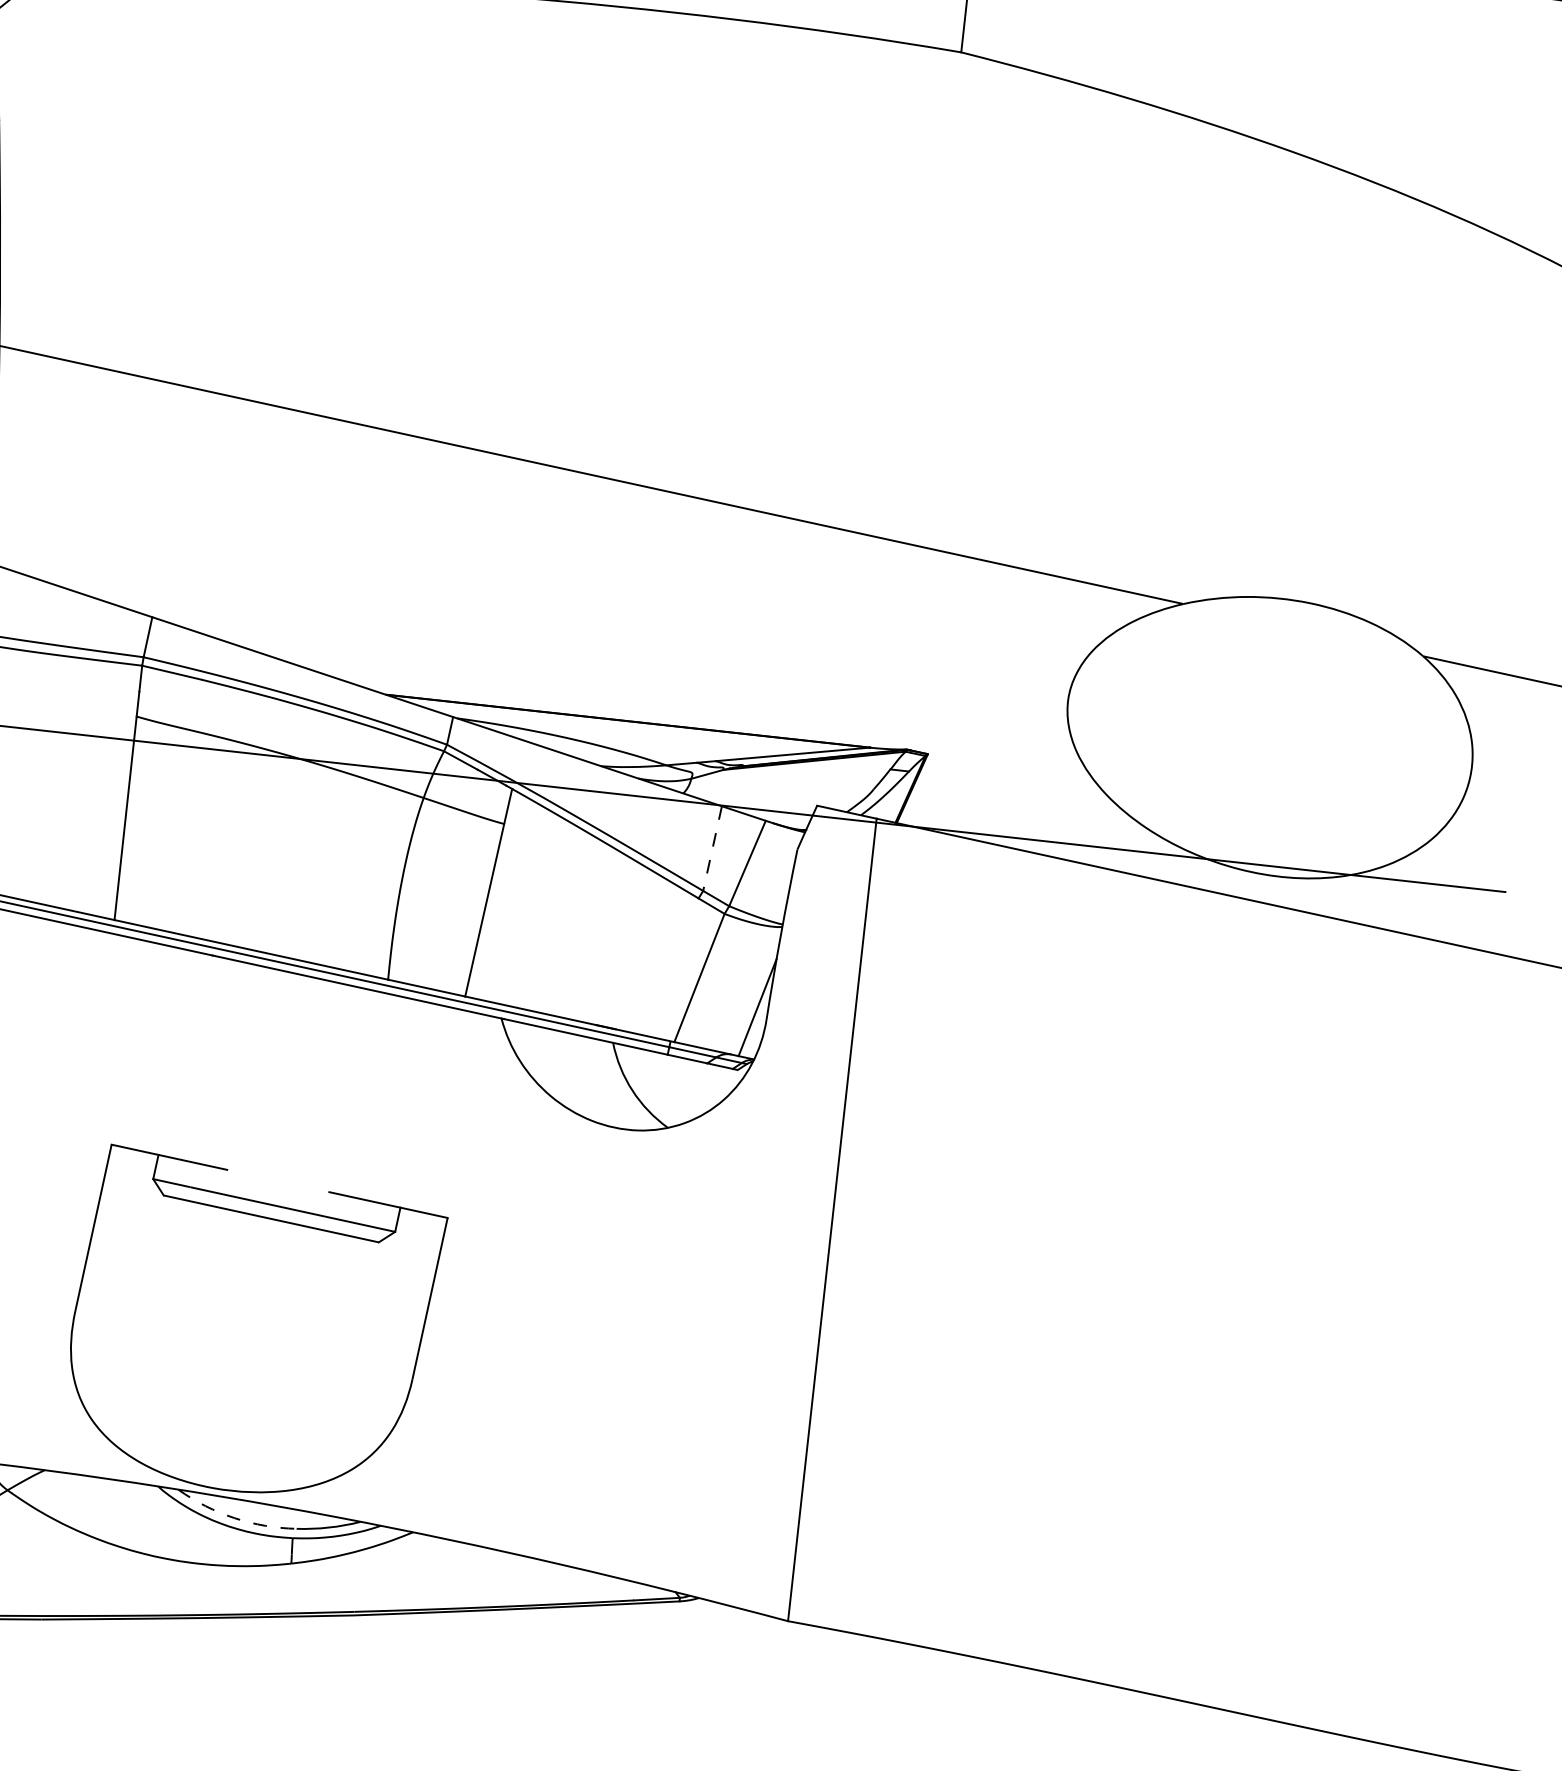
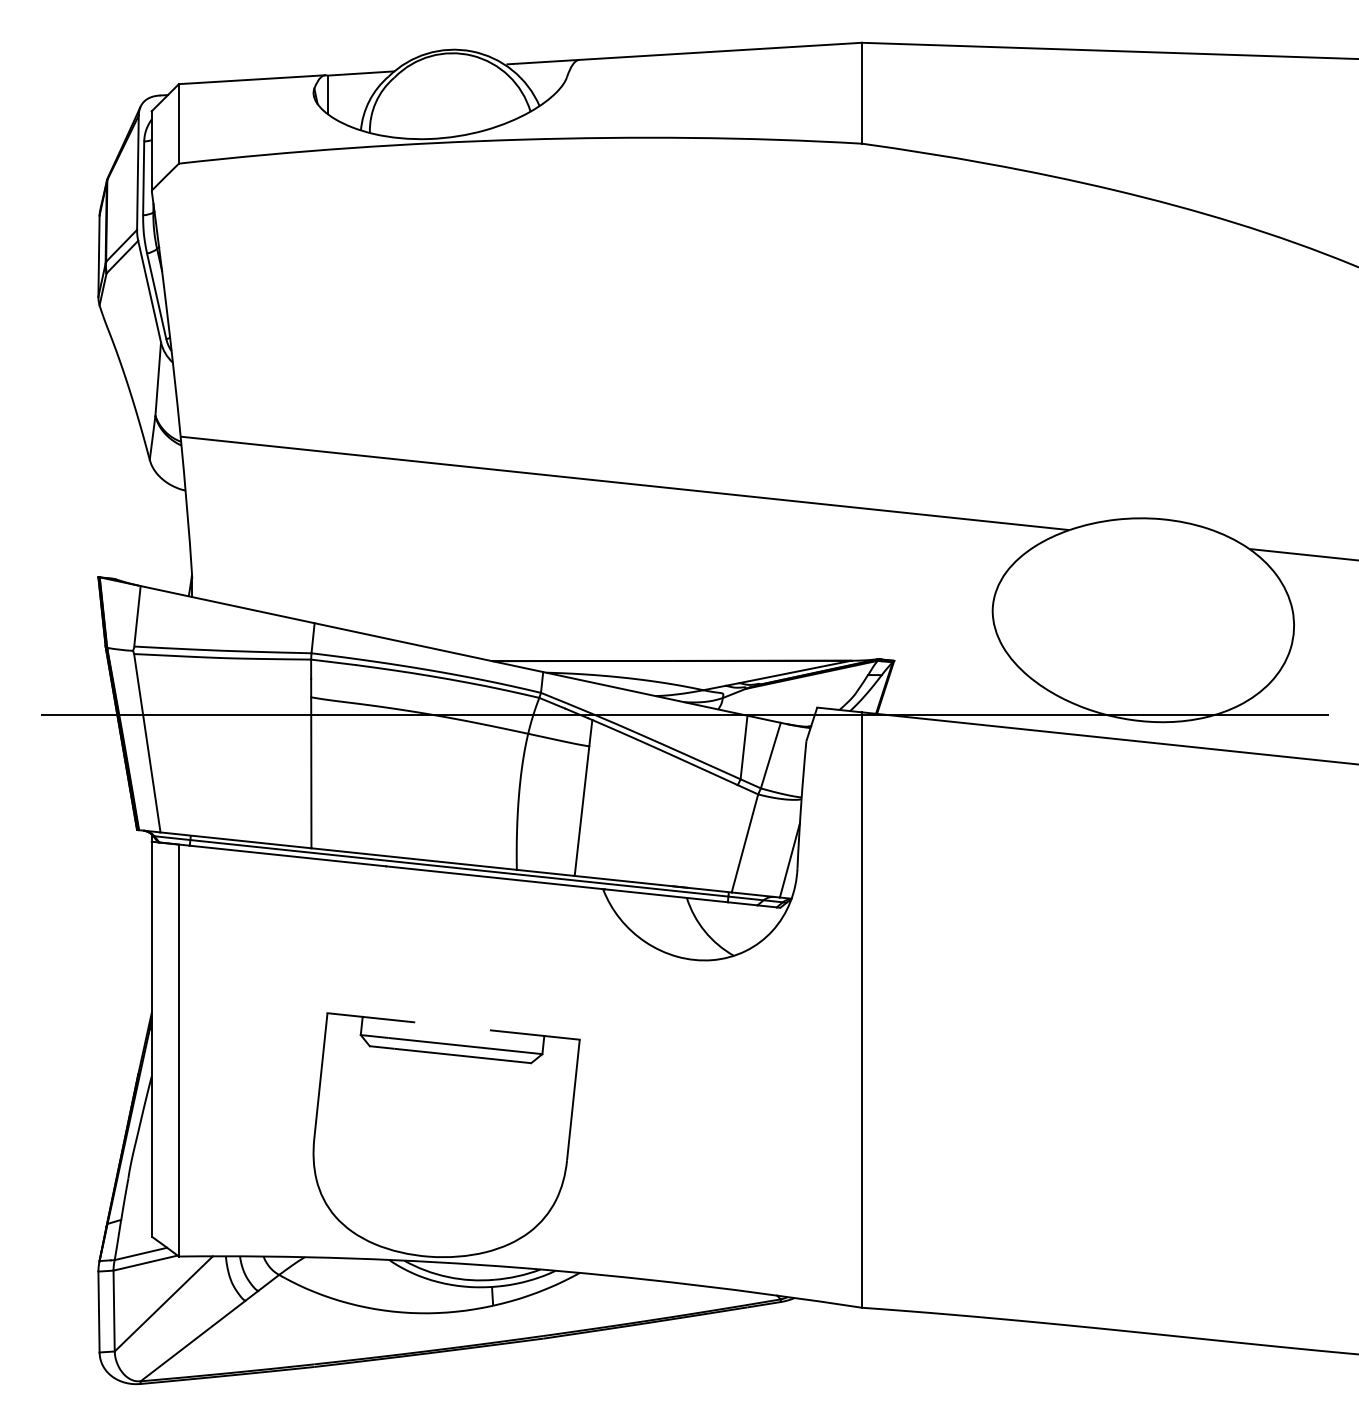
line: (713, 848) -> (744, 747), dashed -> solid
arc: (234, 1518) -> (447, 1277), dashed -> solid

